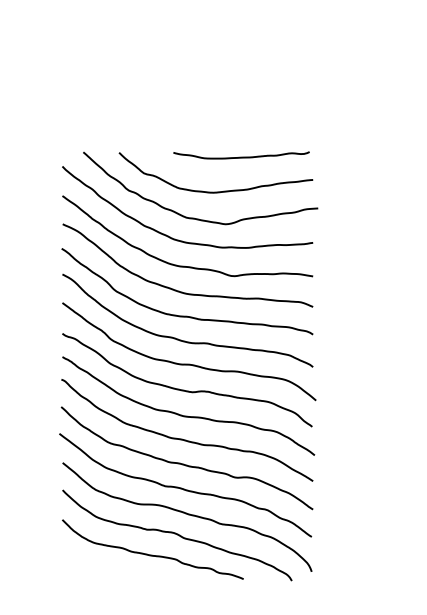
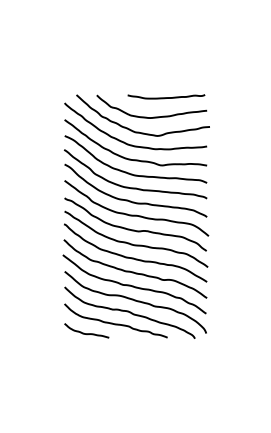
curve: (100, 571) -> (86, 333), added

